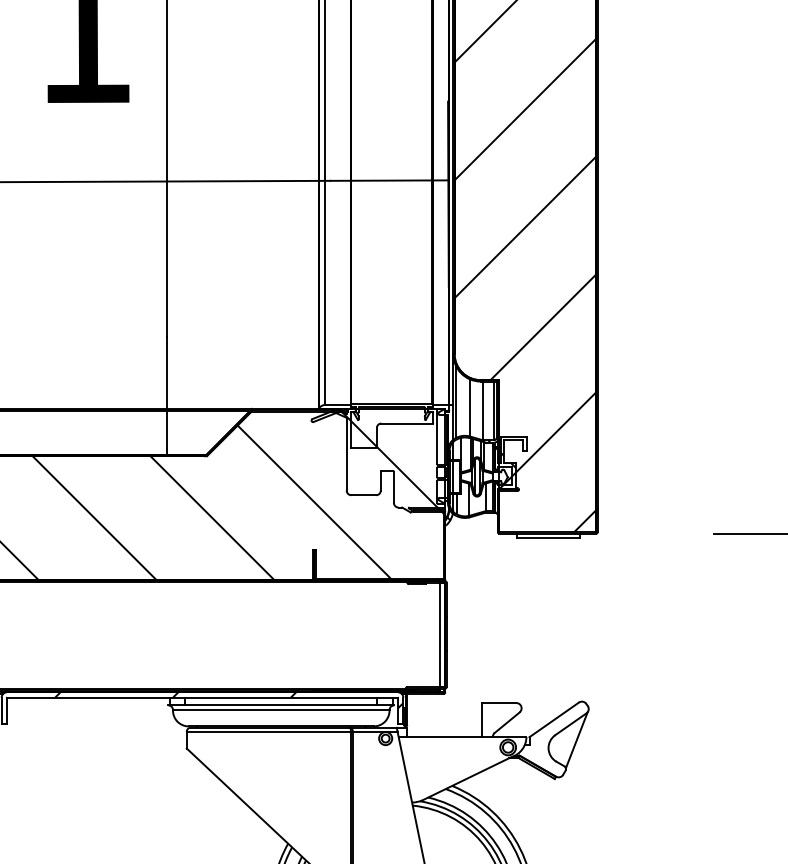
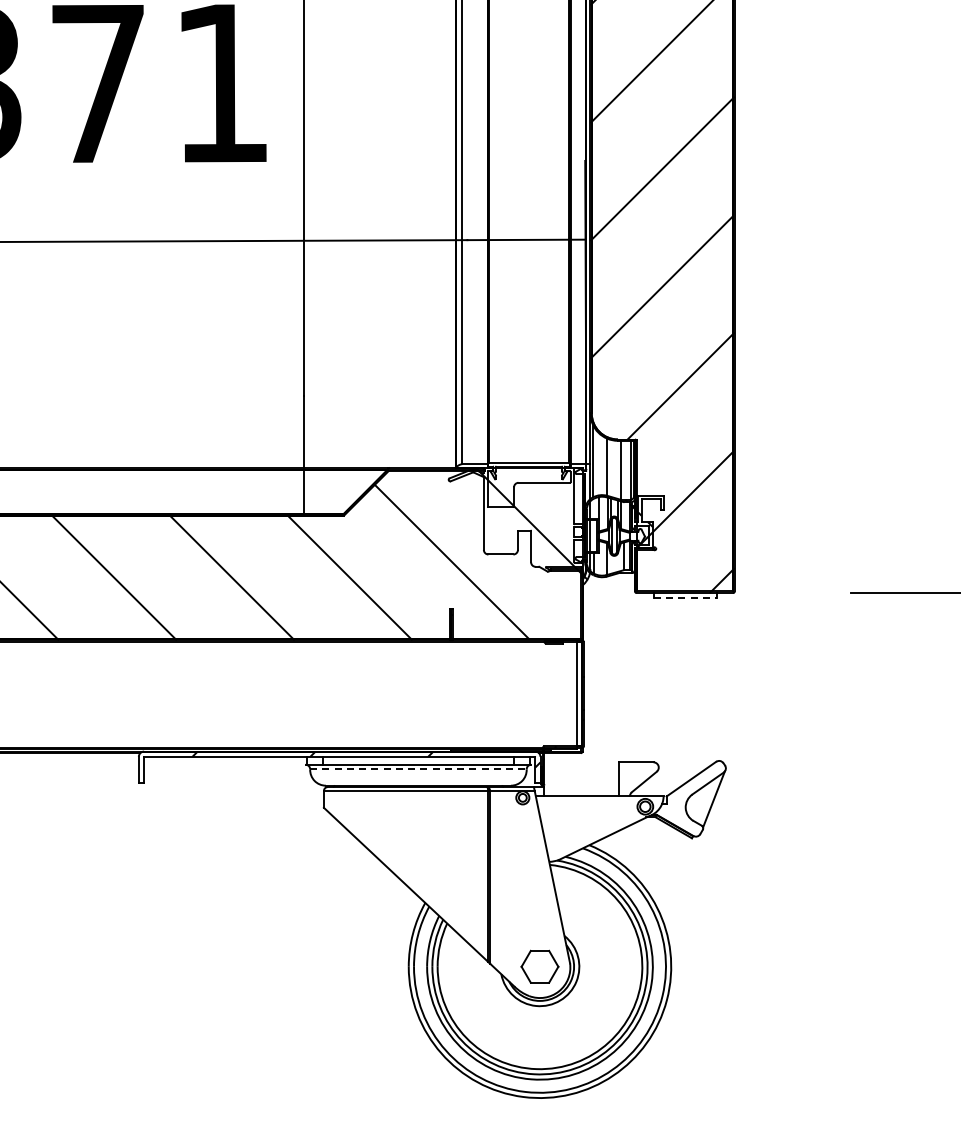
line: (548, 538) -> (685, 597), solid -> dashed
line: (281, 710) -> (418, 769), solid -> dashed

